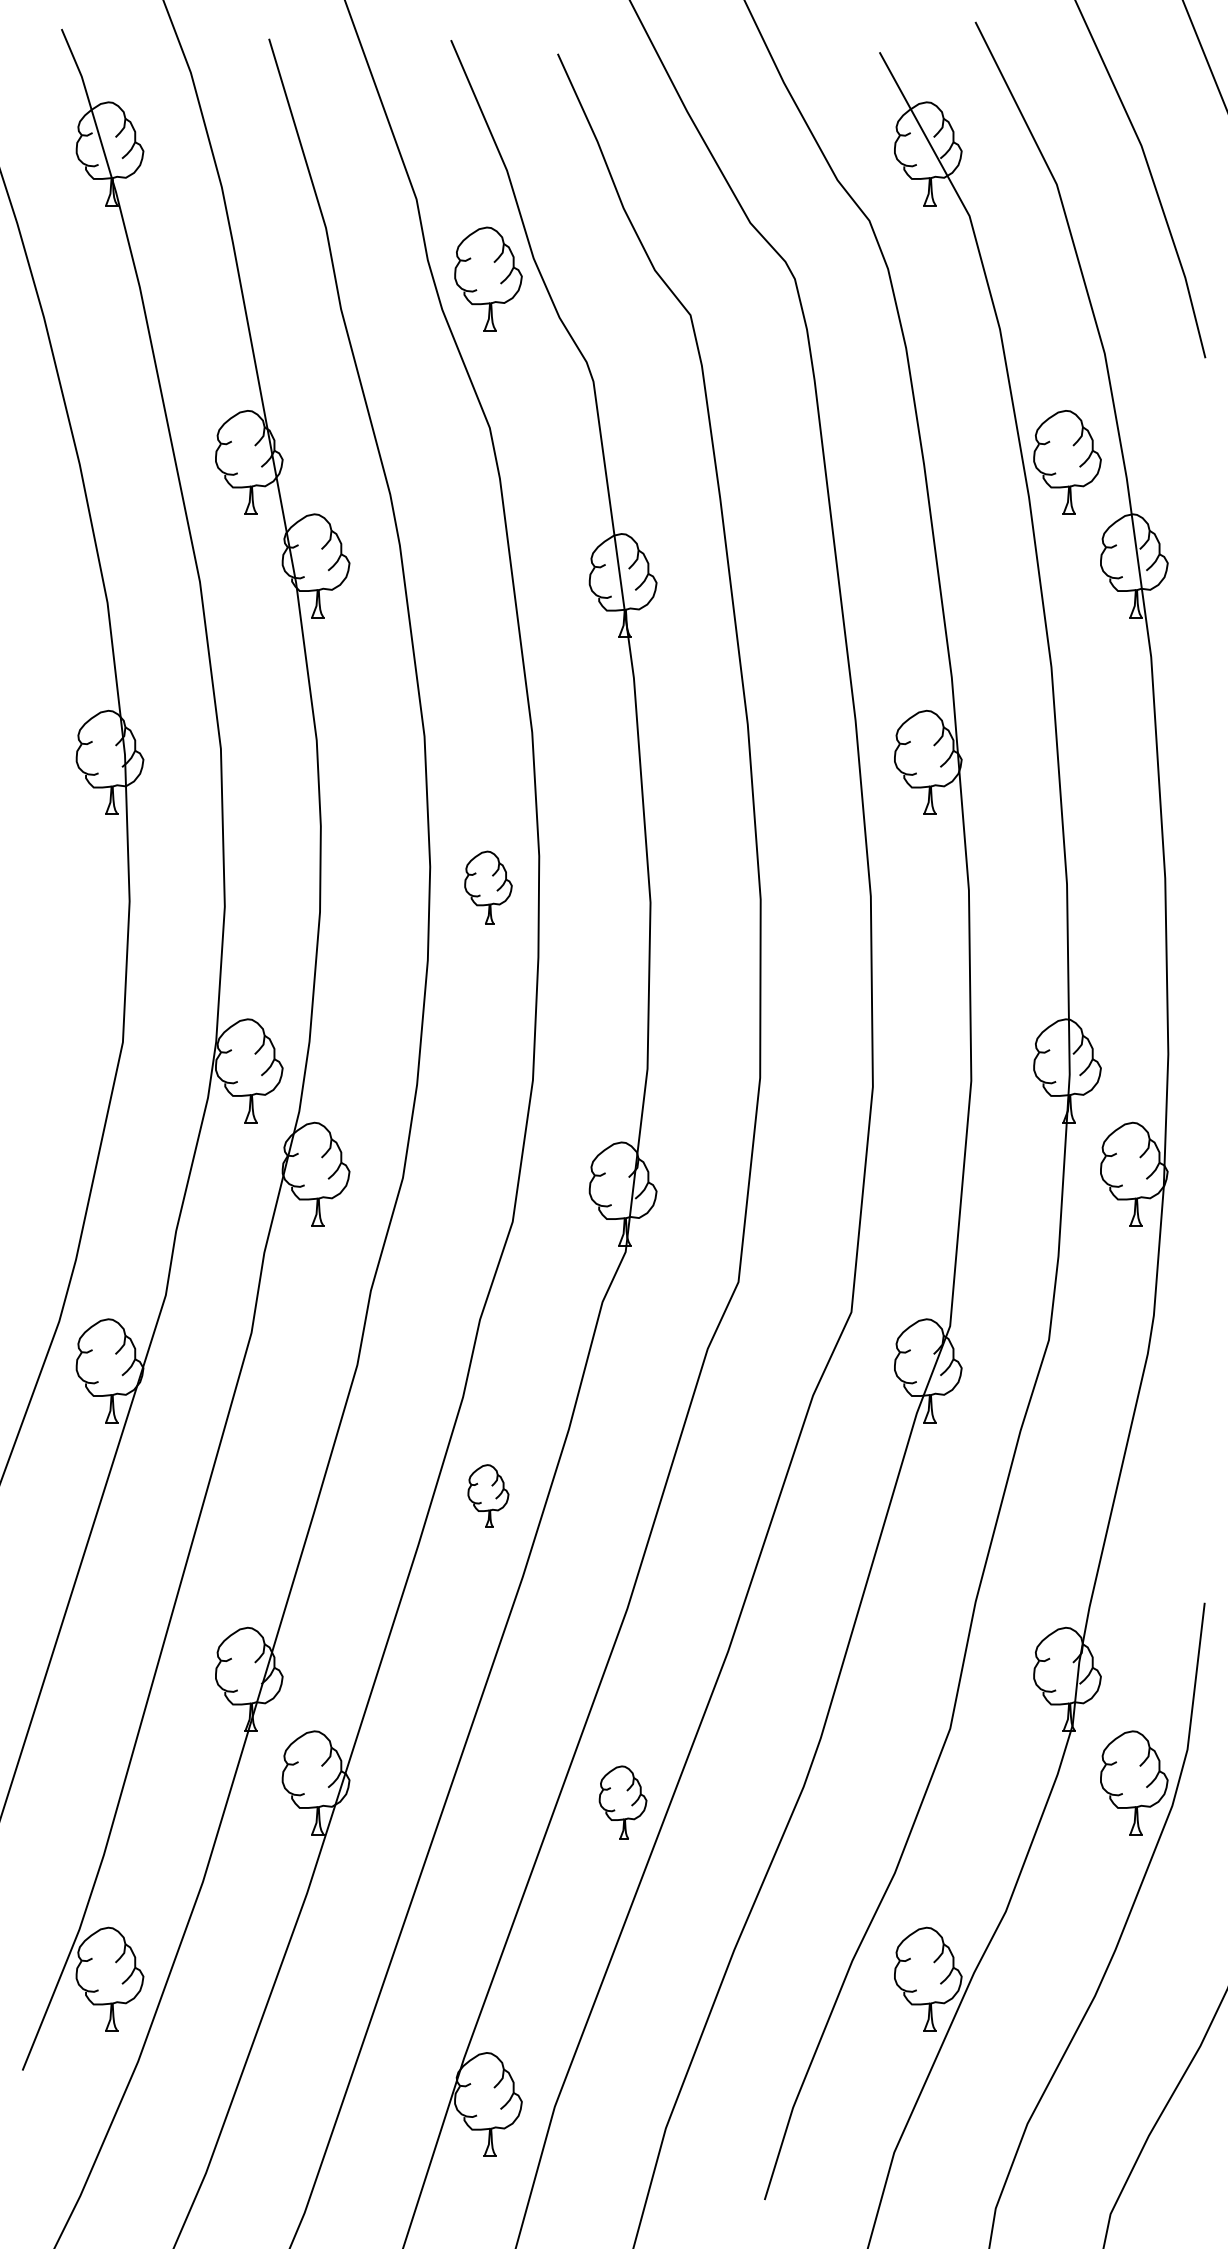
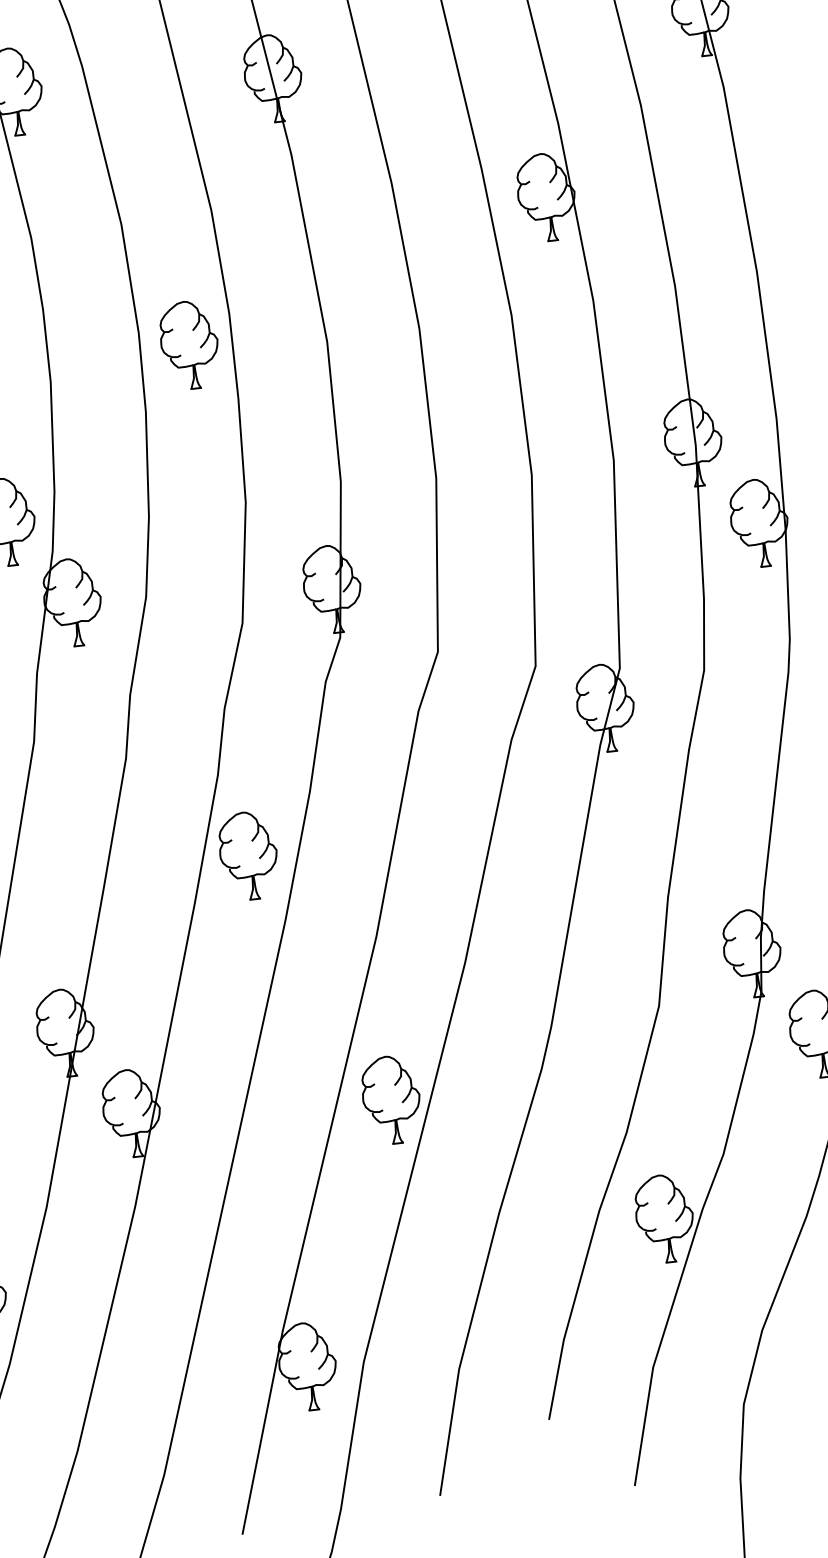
part: (488, 887) -> (189, 344), size x1.43
part: (488, 1495) -> (248, 855), size x1.67
part: (622, 1802) -> (391, 1099), size x1.43

